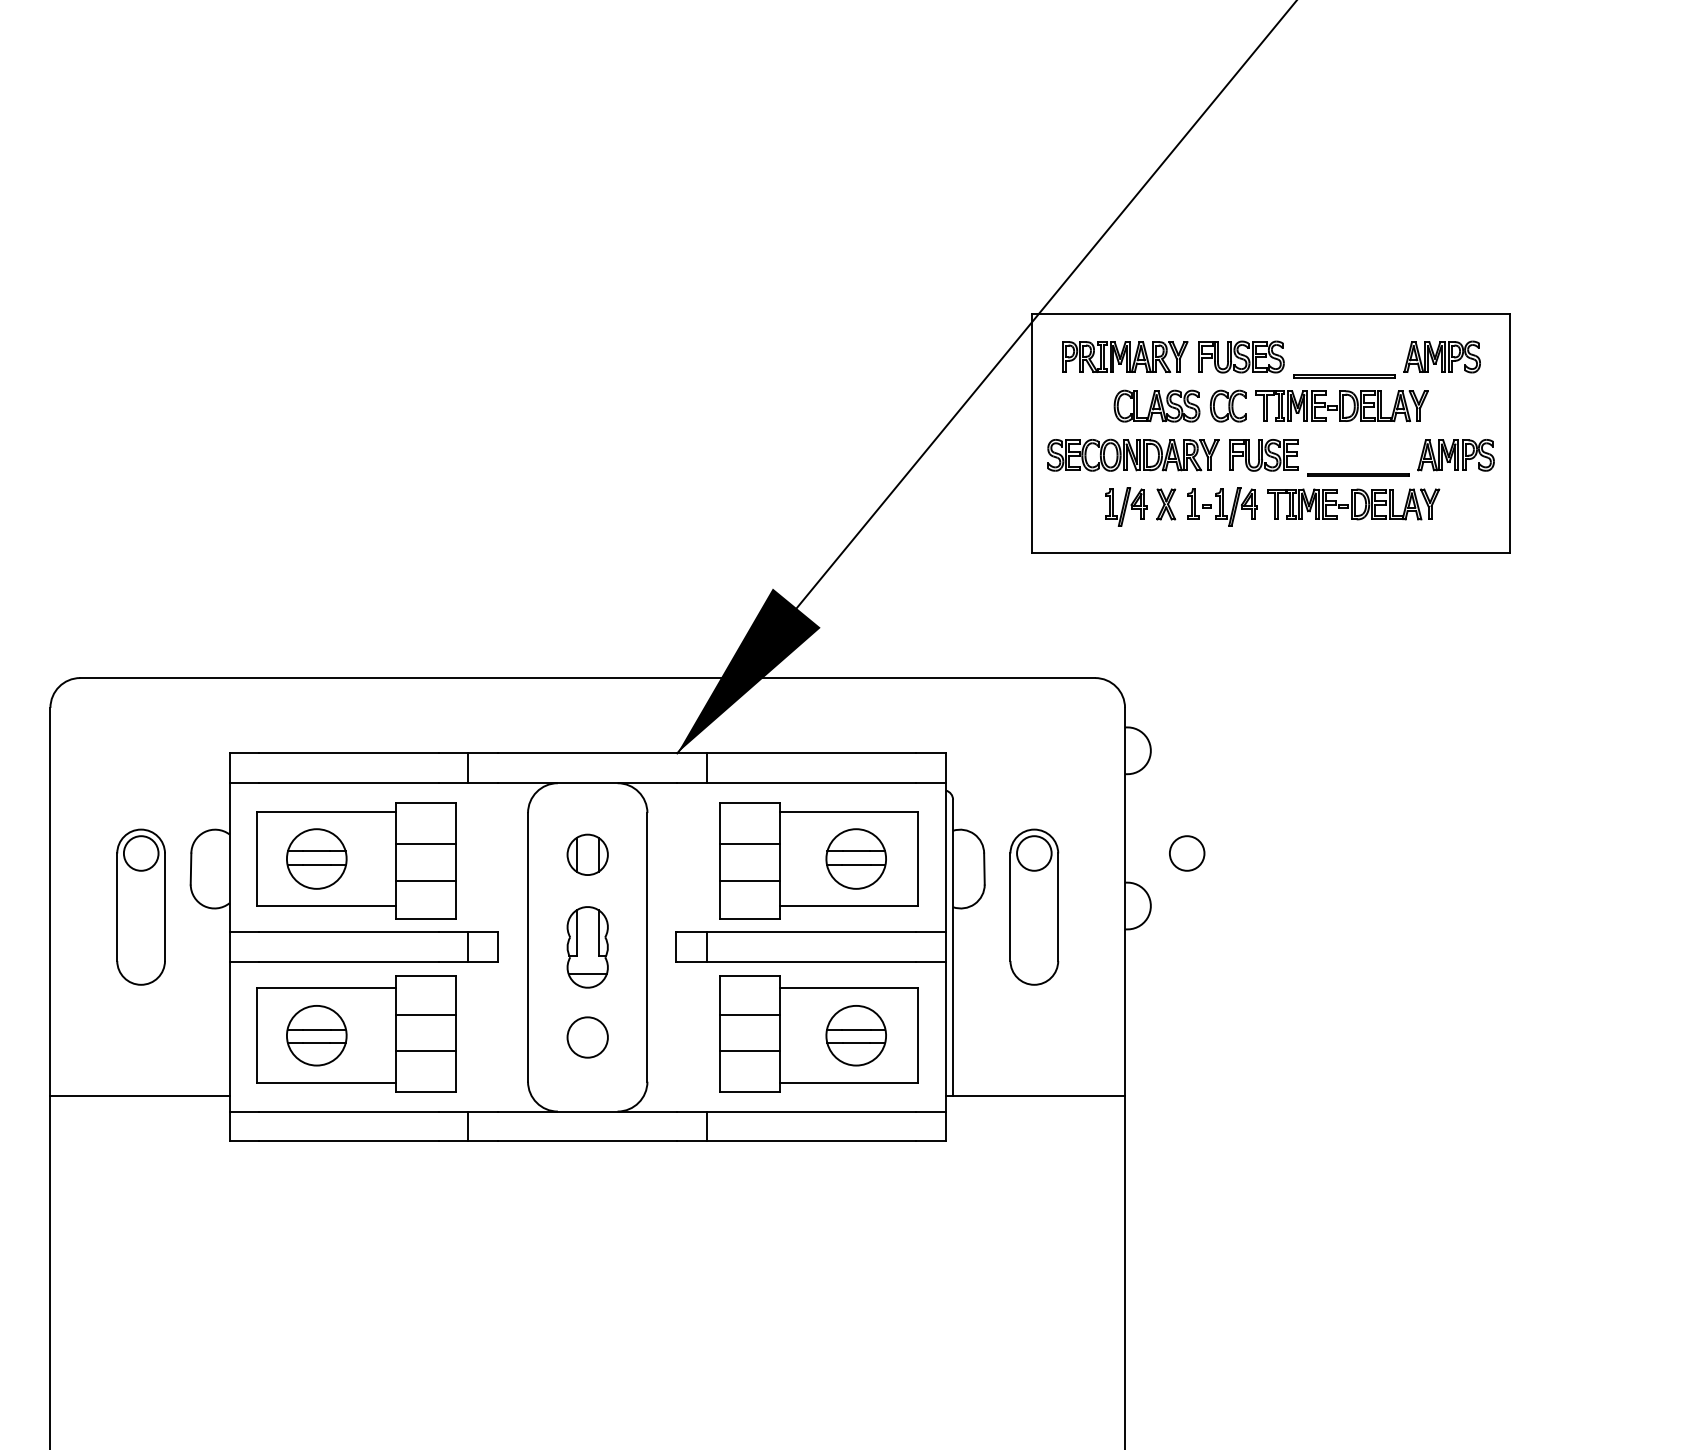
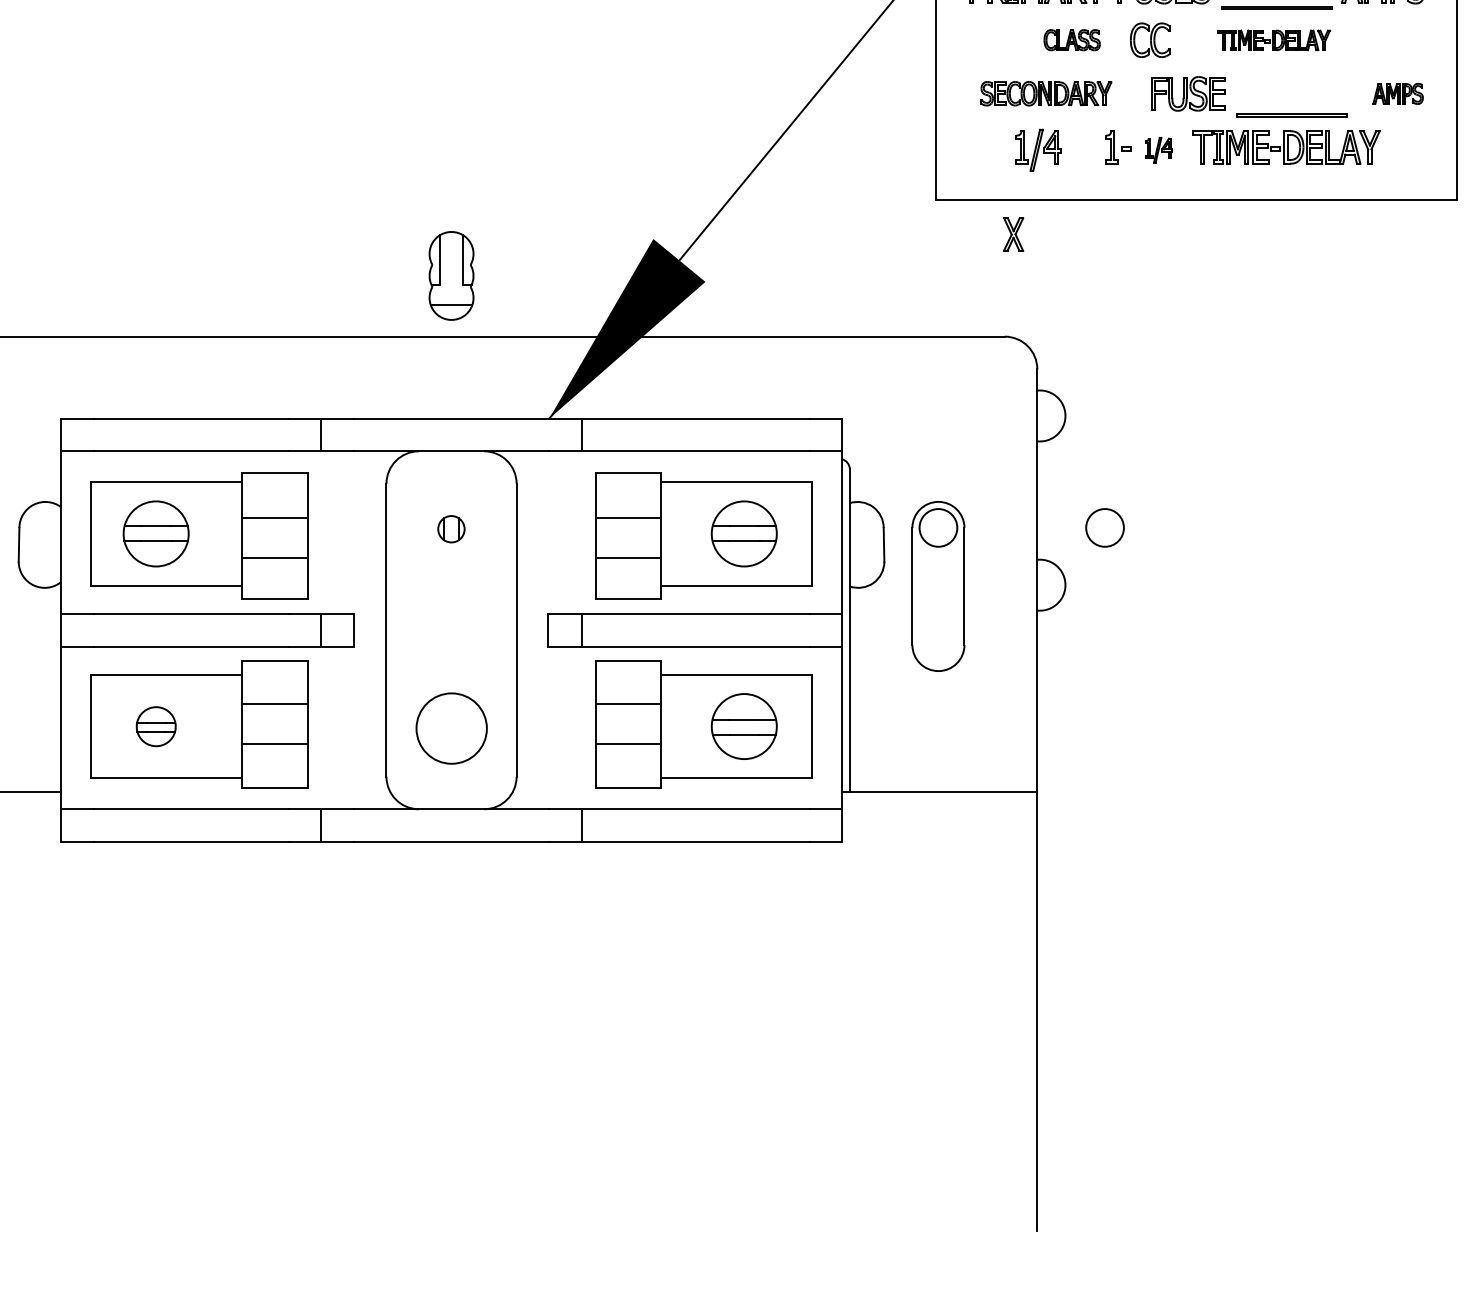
part: (1156, 405) -> (1071, 39), size x0.6
part: (1341, 406) -> (1273, 40), size x0.6
part: (1133, 454) -> (1046, 92), size x0.7
part: (1455, 455) -> (1397, 94), size x0.6
part: (1166, 504) -> (1013, 234), moved
part: (1236, 506) -> (1158, 149), size x0.6
part: (587, 854) -> (451, 529), size x0.6
part: (587, 947) -> (451, 276), moved
part: (316, 1035) -> (155, 726), size x0.6
circle: (587, 1037) -> (451, 728), size x1.6

